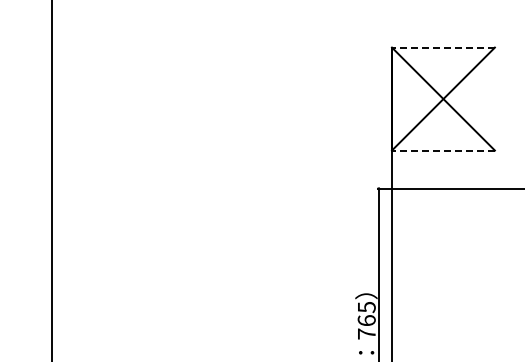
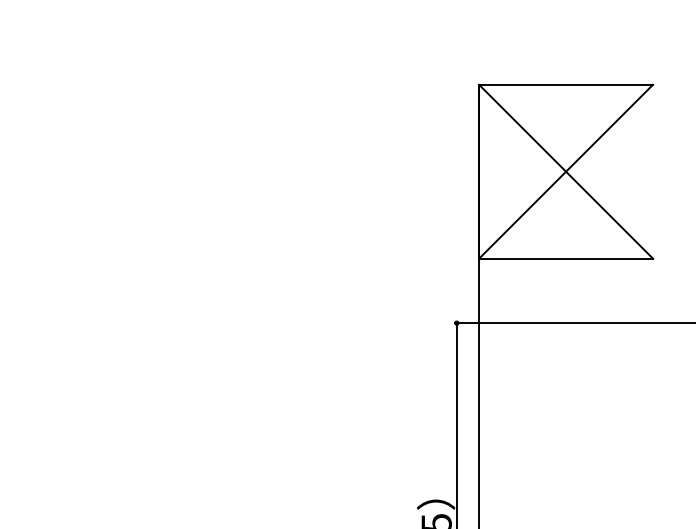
line: (442, 47) -> (564, 84), dashed -> solid
line: (442, 150) -> (564, 258), dashed -> solid

